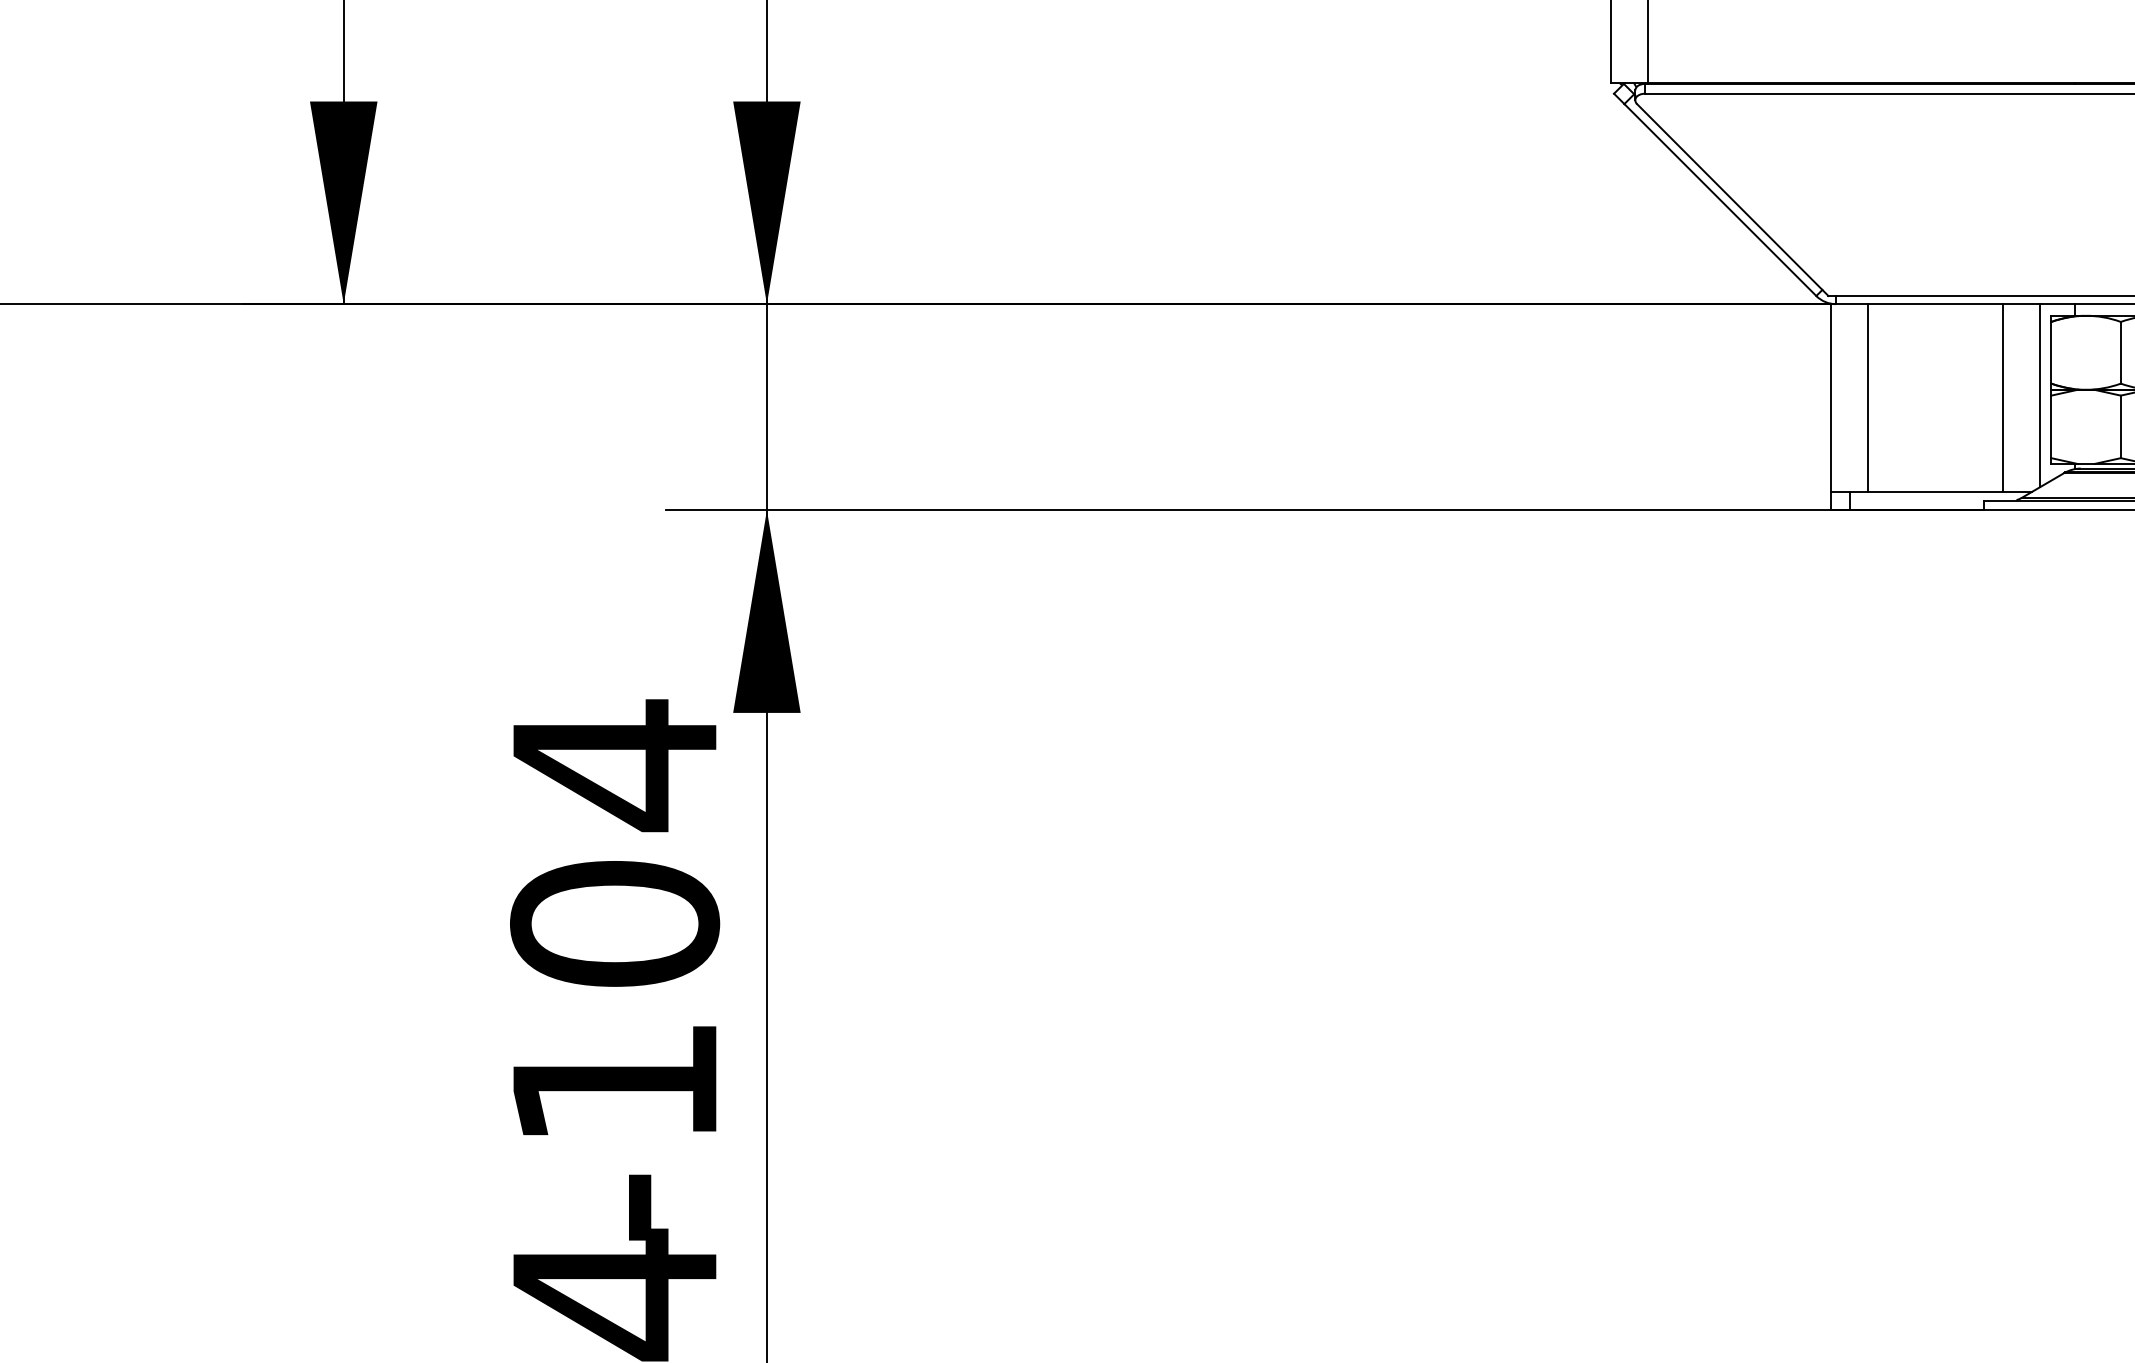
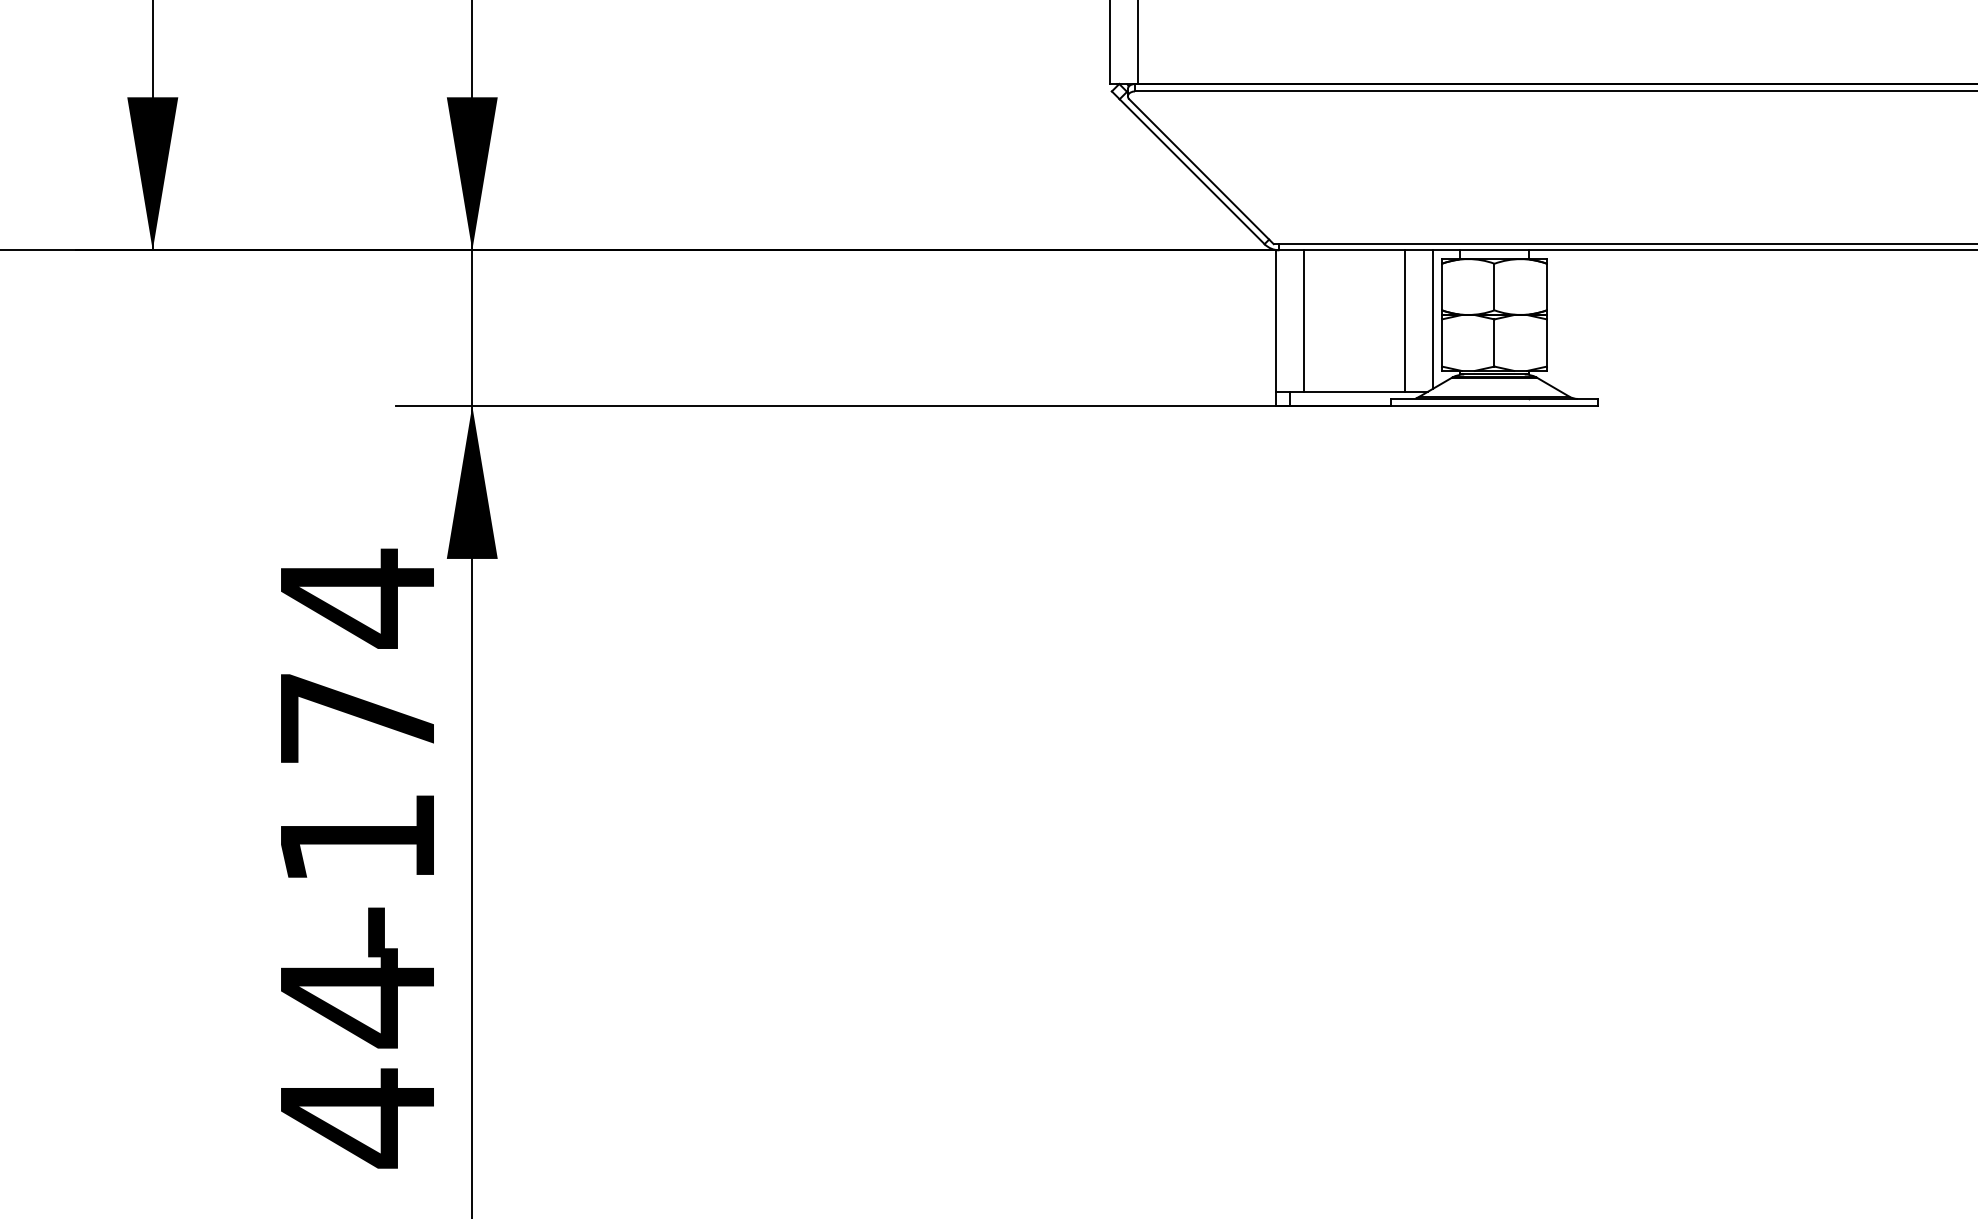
text: (614, 922) -> (357, 717), -104 -> -174

